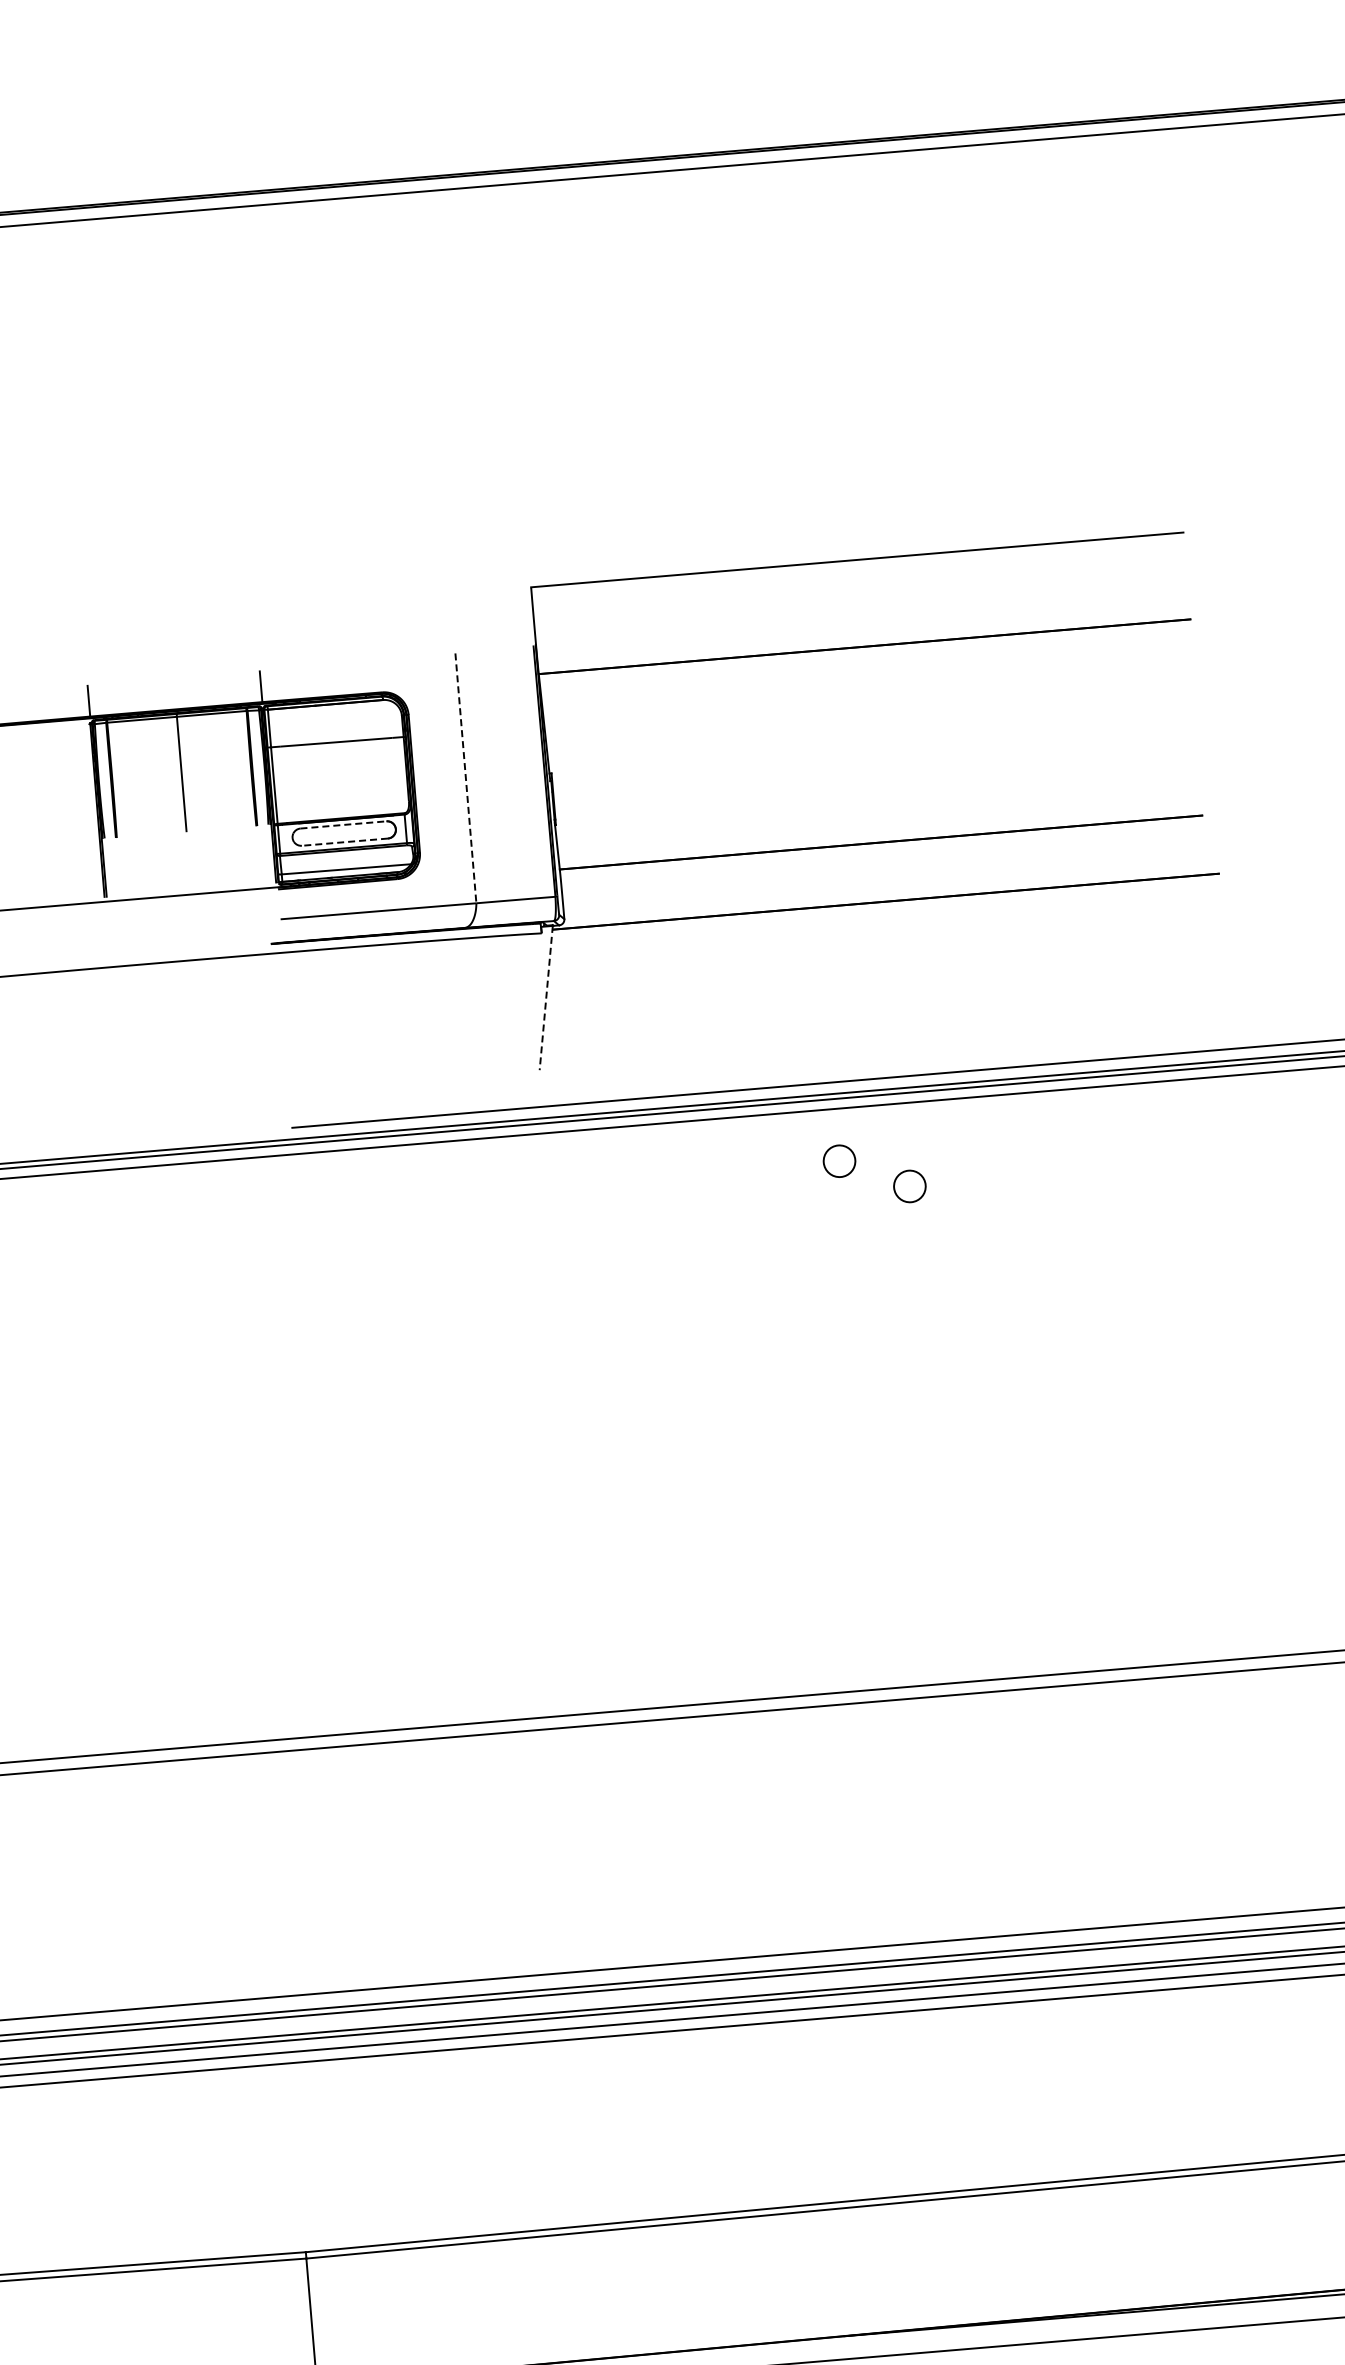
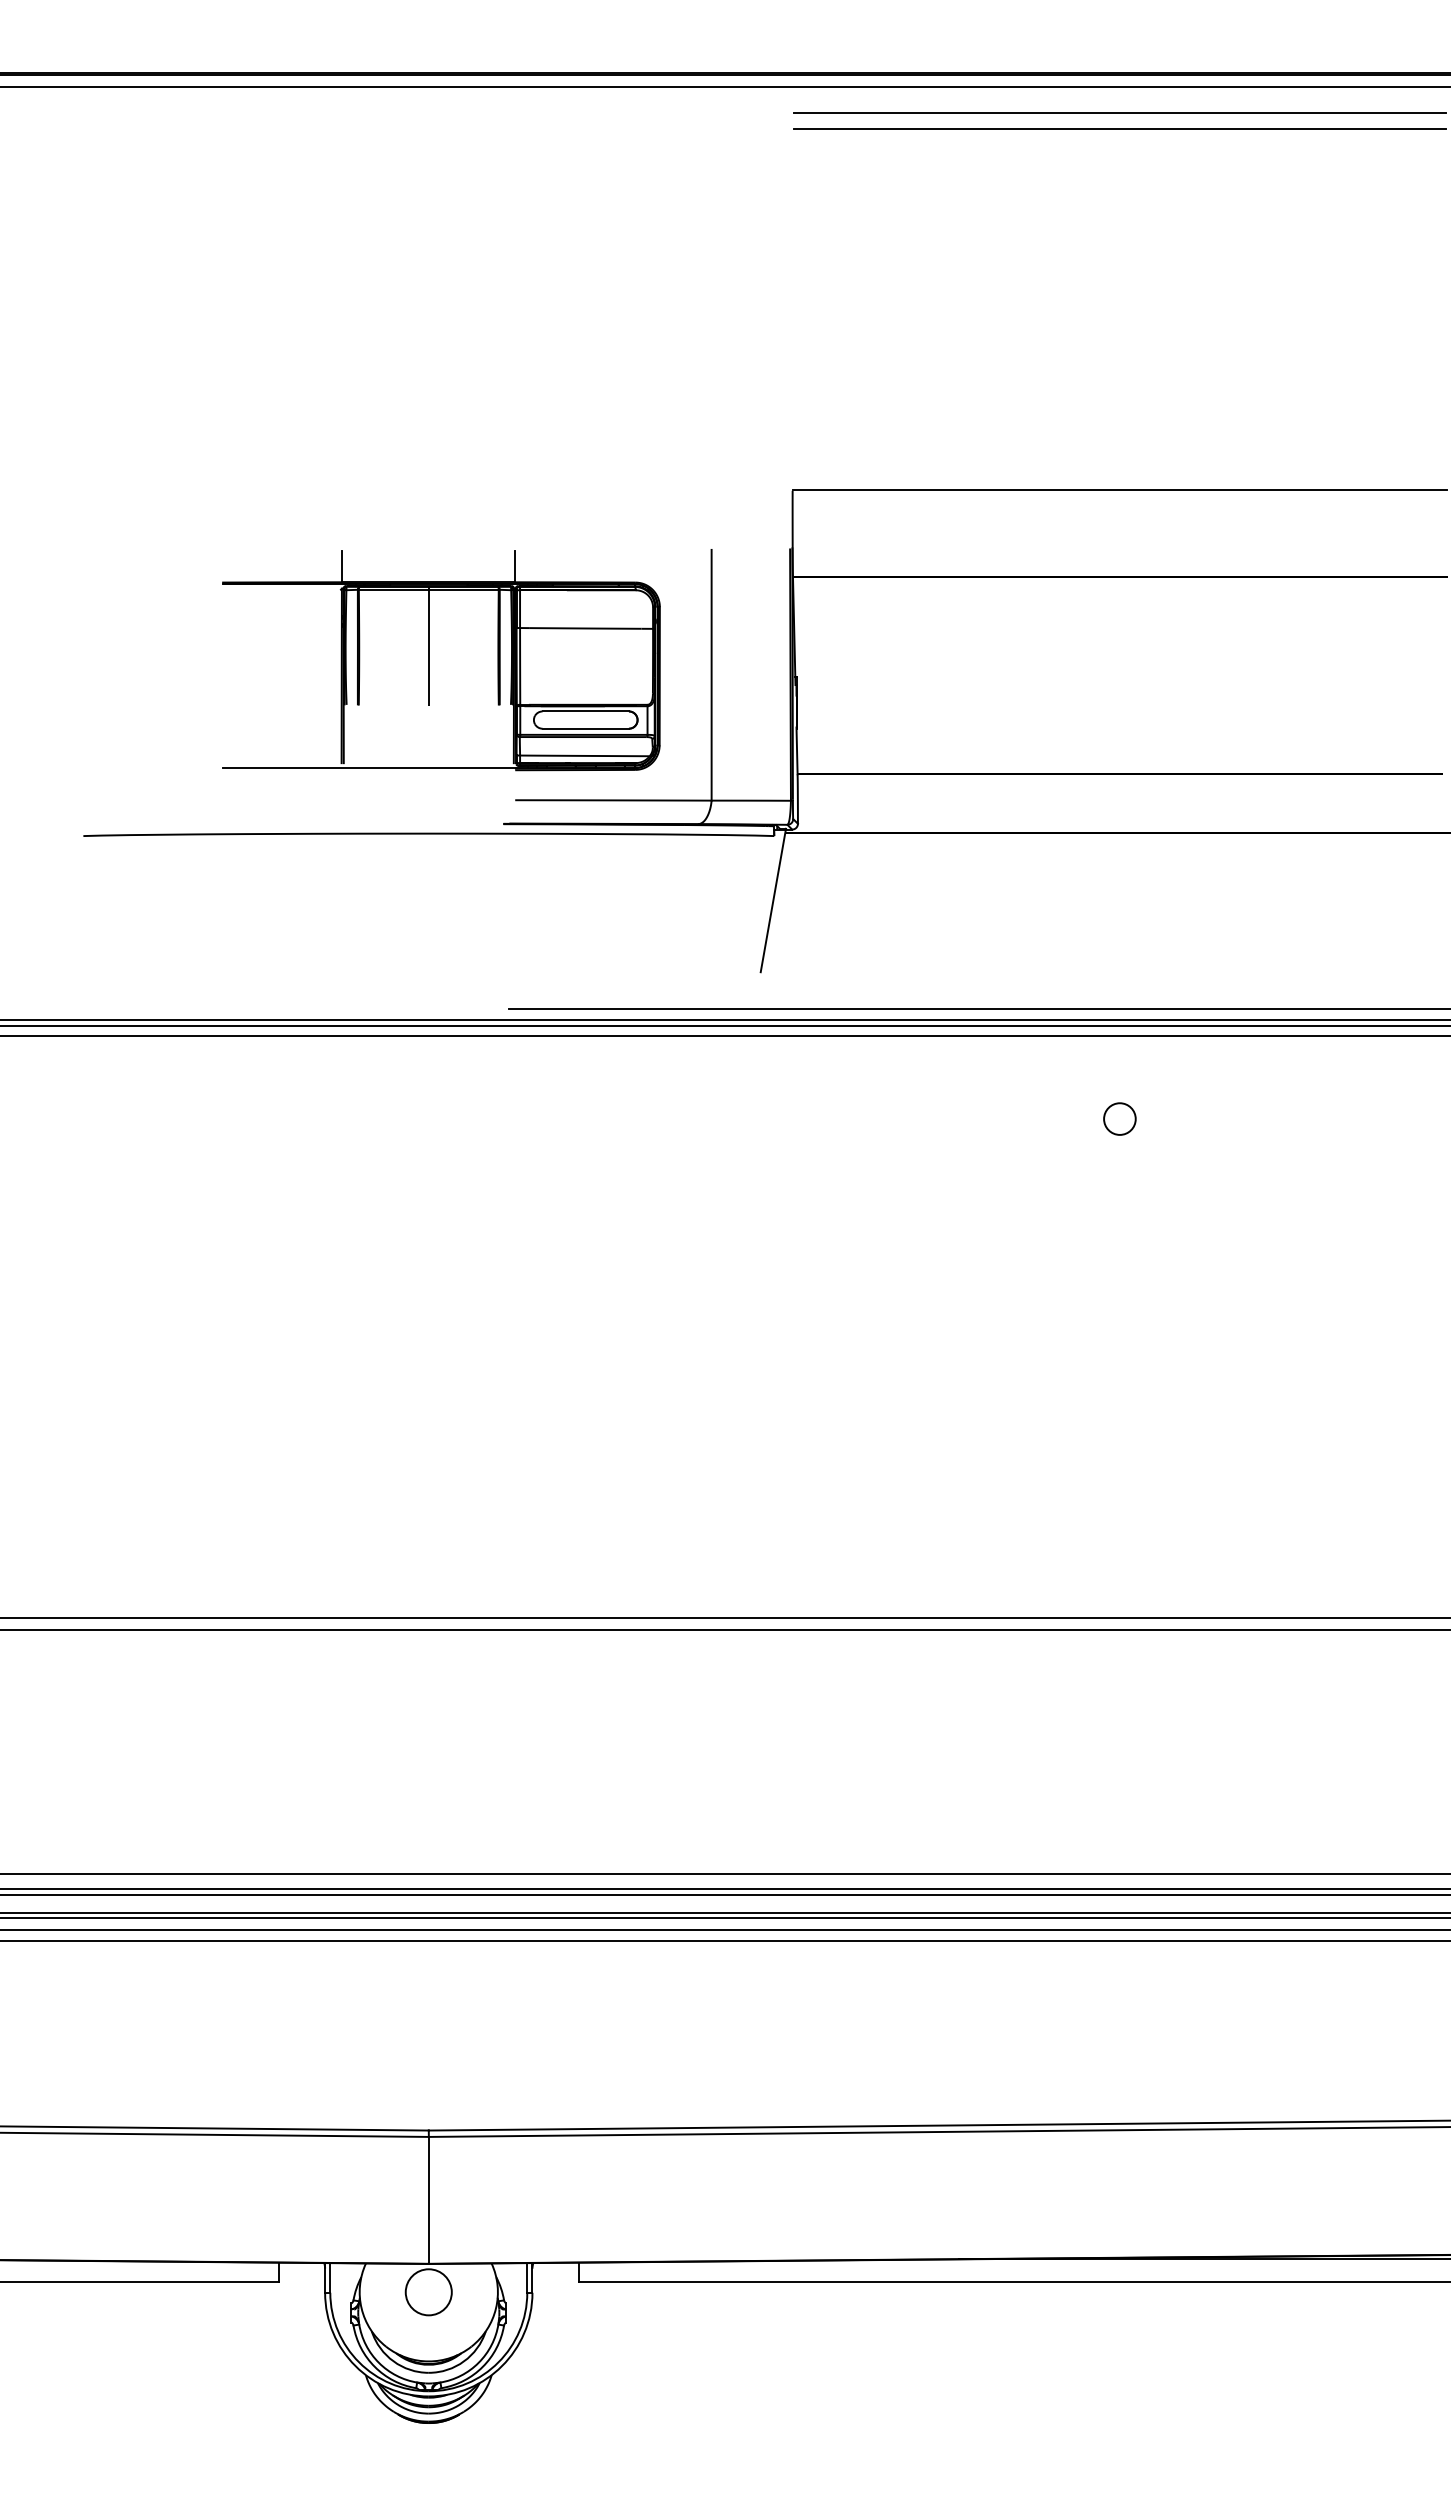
line: (825, 184) -> (1119, 113), added
line: (826, 199) -> (1119, 128), added
line: (465, 778) -> (711, 675), dashed -> solid
line: (344, 824) -> (586, 711), dashed -> solid
line: (344, 841) -> (585, 728), dashed -> solid
line: (546, 998) -> (773, 901), dashed -> solid
part: (839, 1160) -> (1051, 1087), removed

